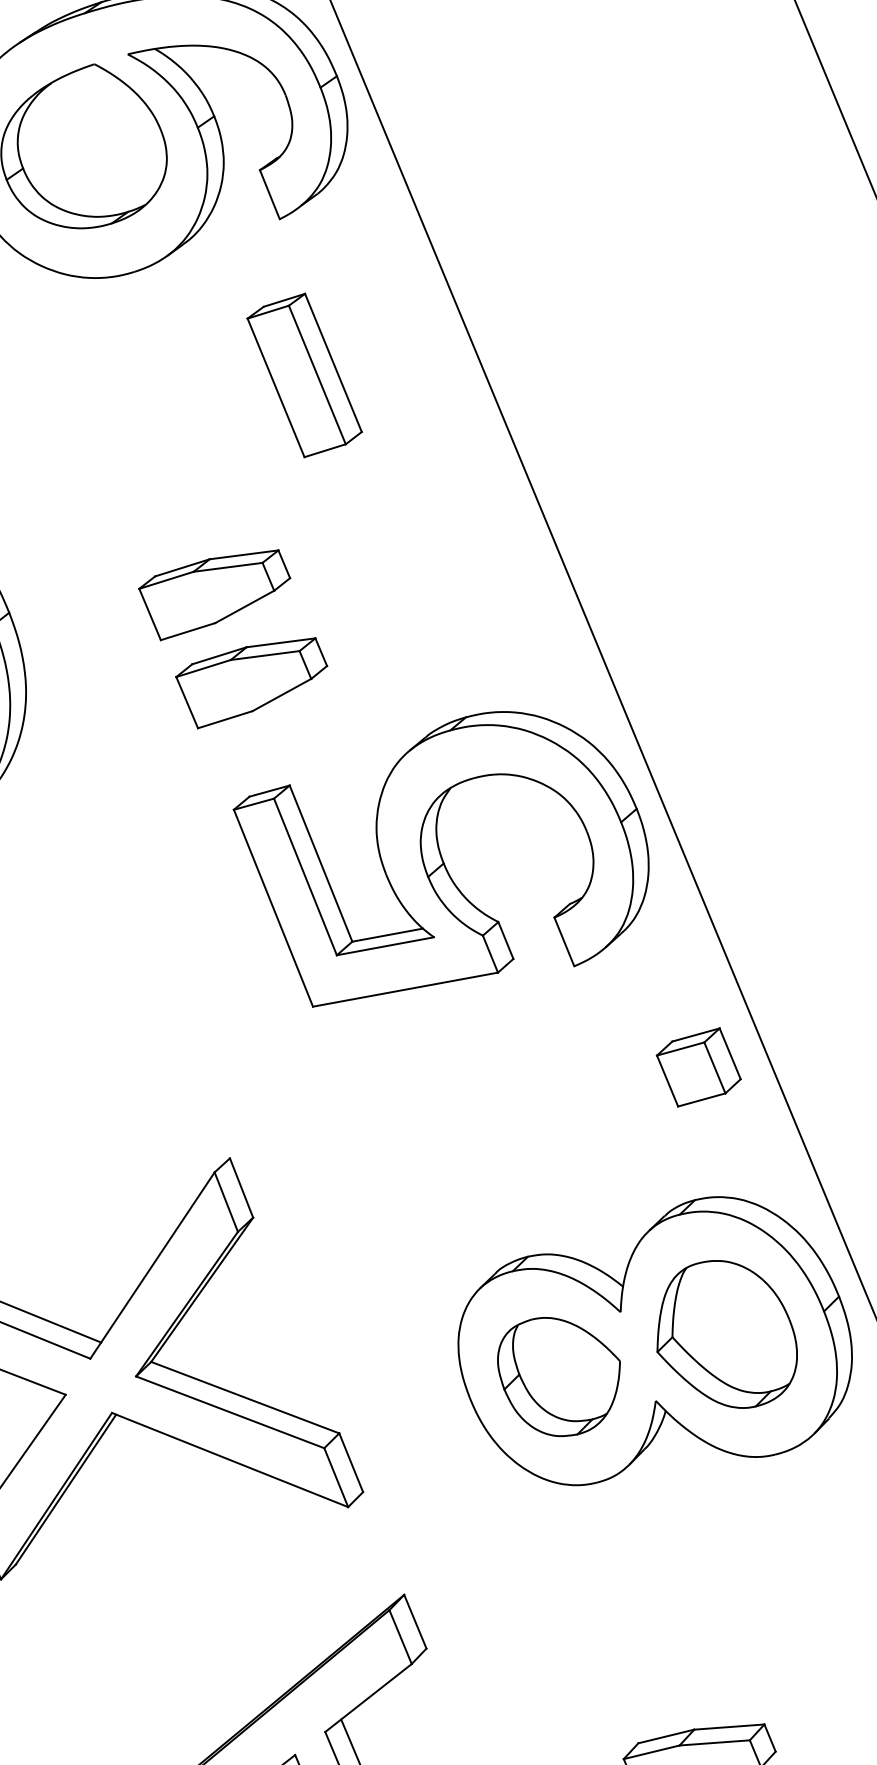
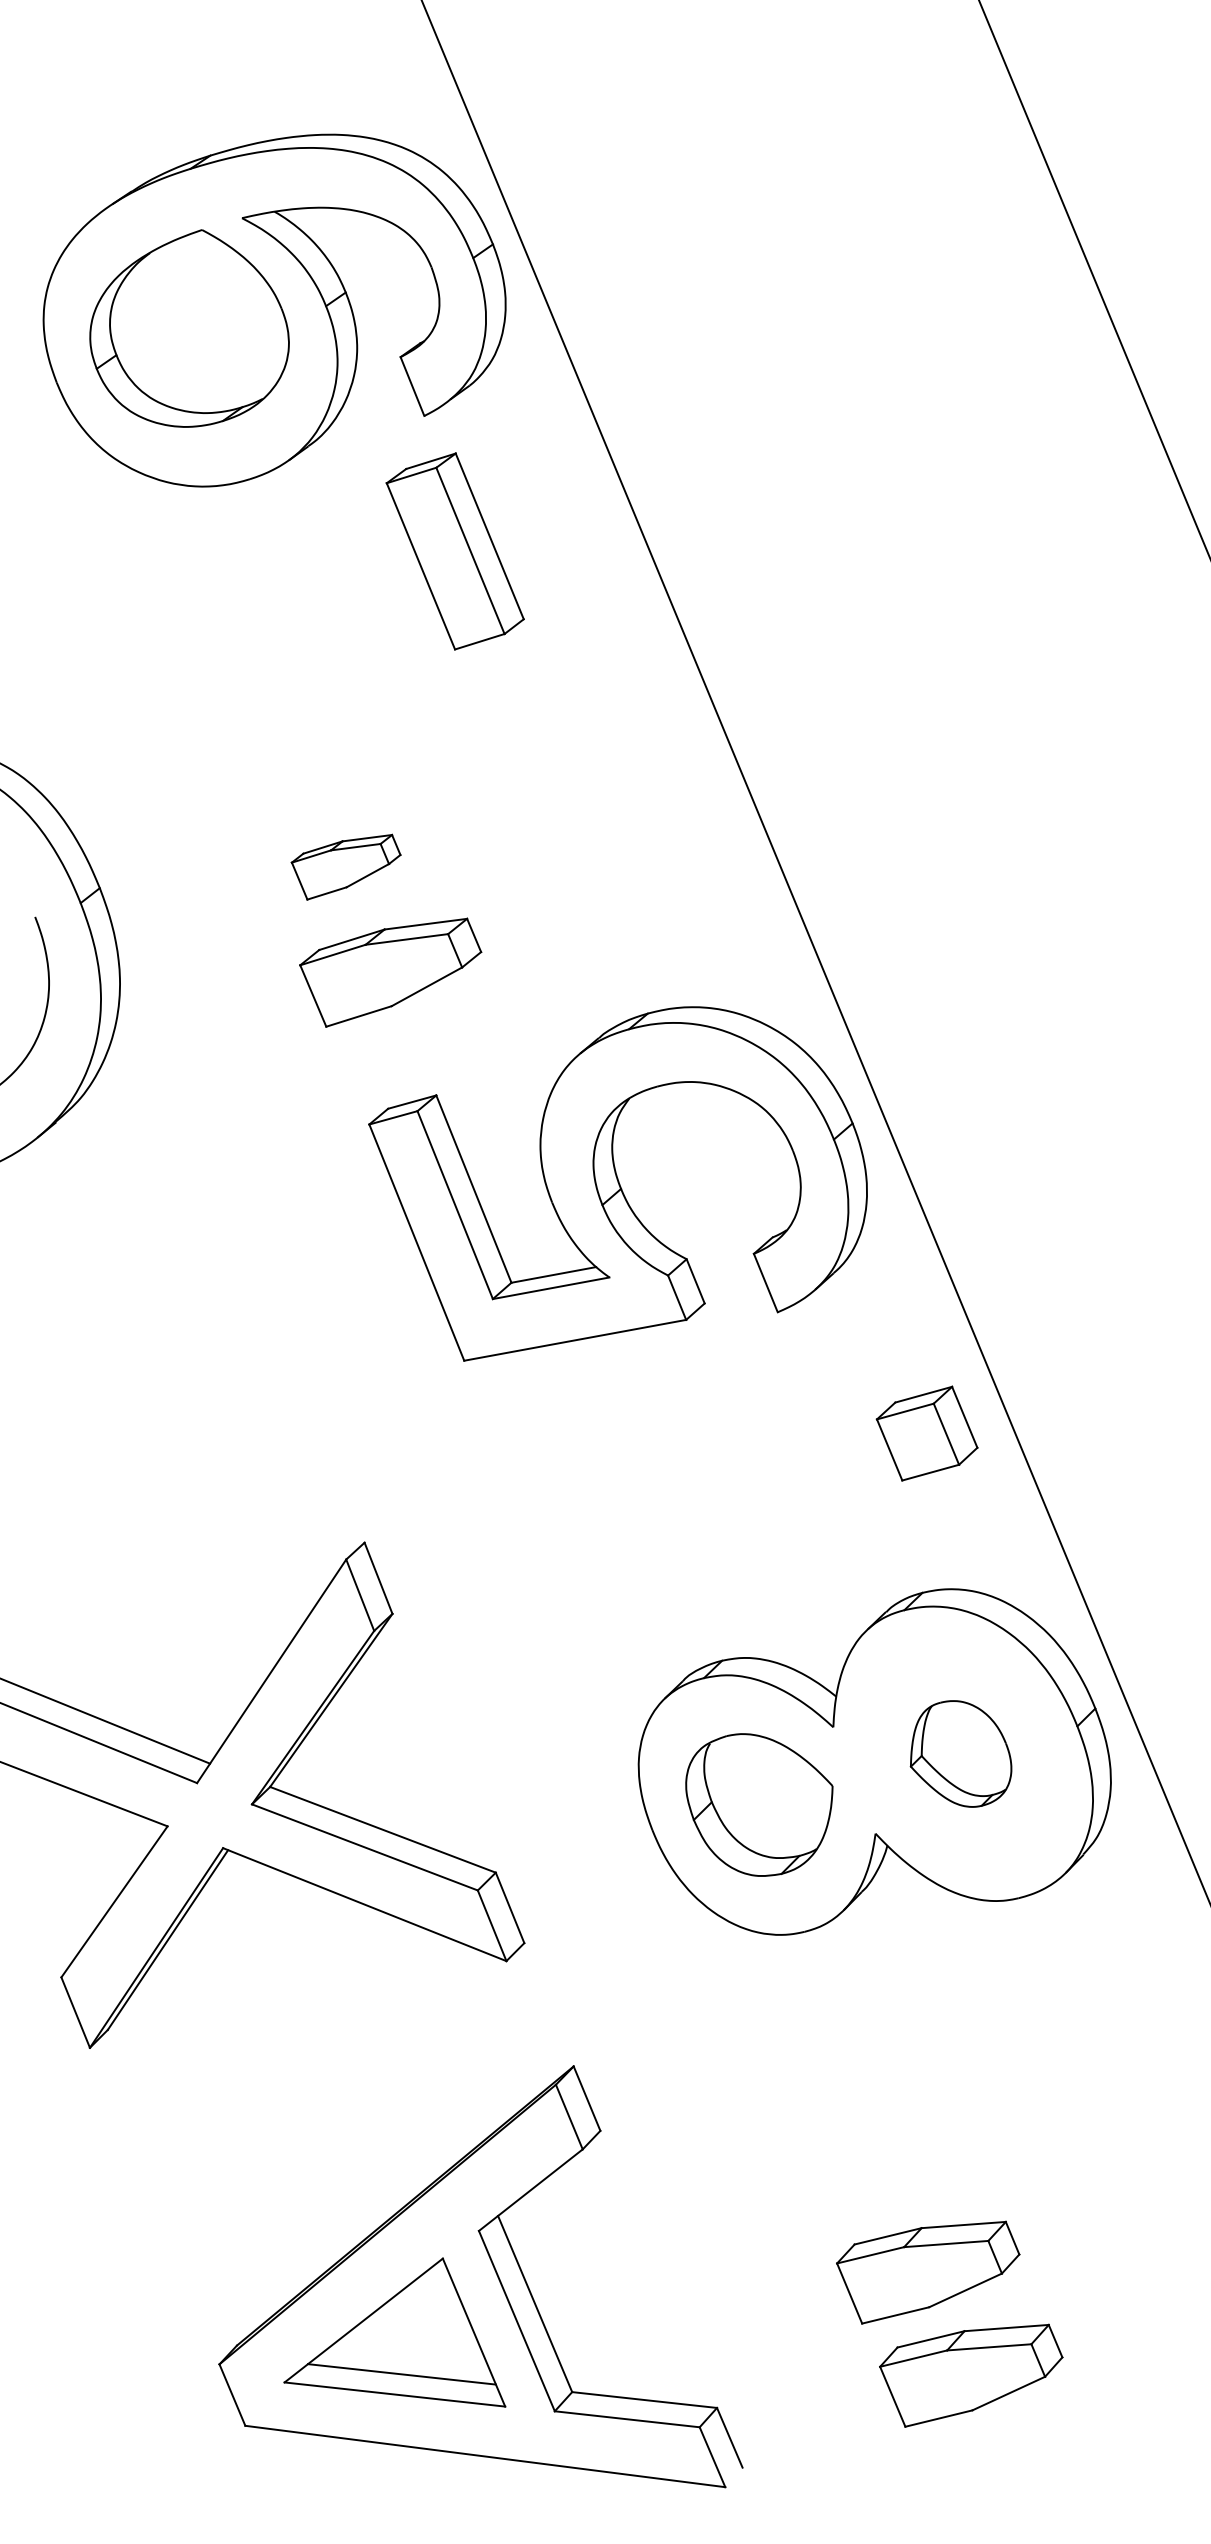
part: (304, 375) -> (454, 551), moved
part: (214, 595) -> (345, 867), size x0.6
part: (726, 1334) -> (960, 1753), size x0.6

